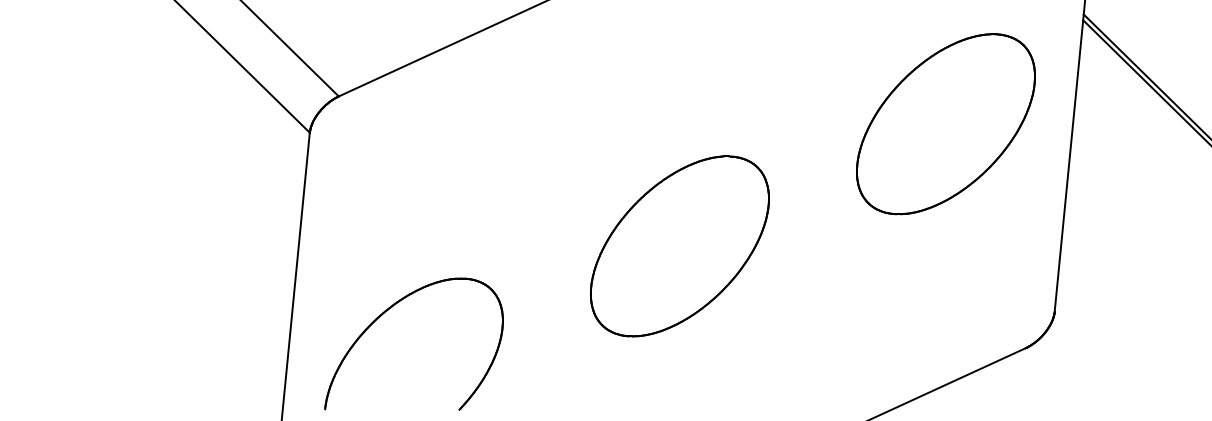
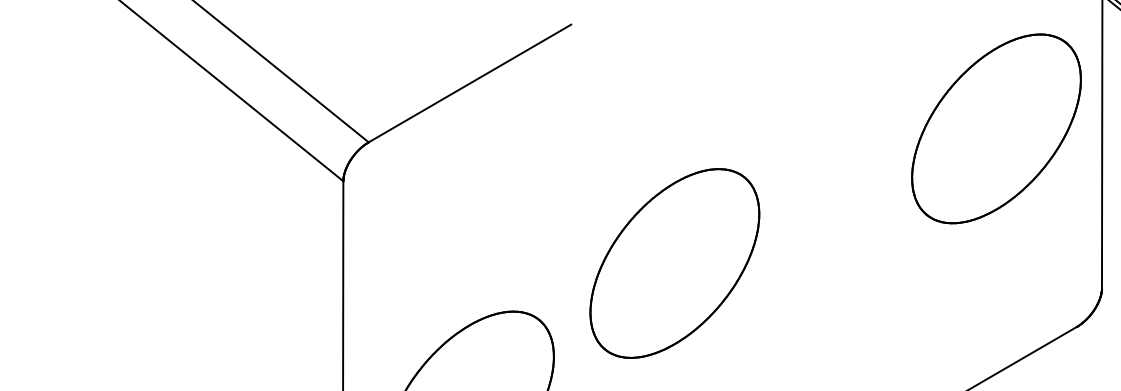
part: (945, 124) -> (996, 129), moved
part: (679, 246) -> (674, 263), moved

